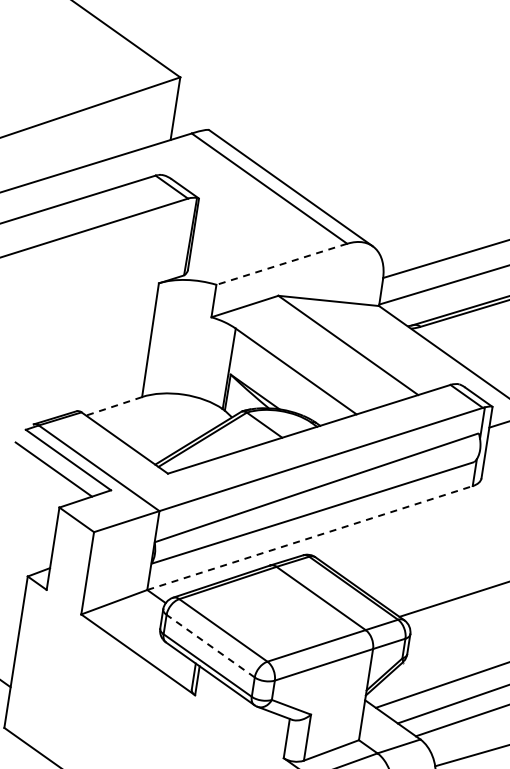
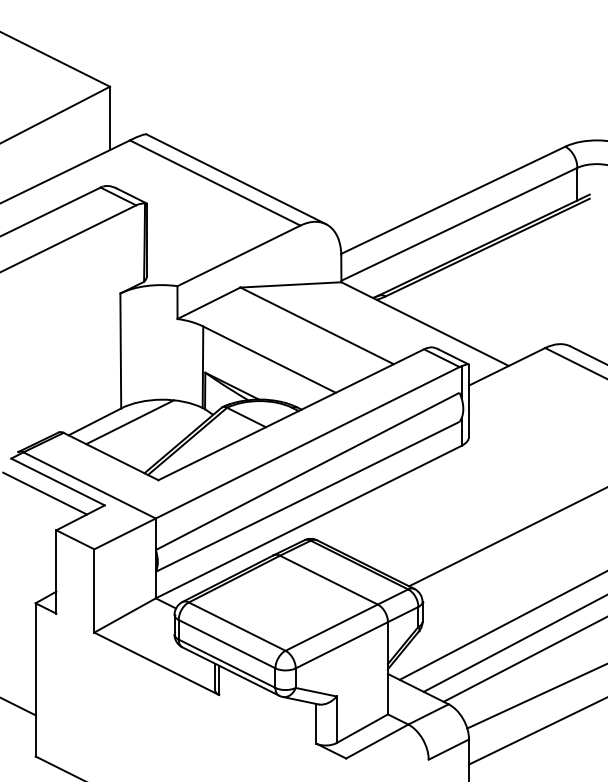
line: (281, 263) -> (238, 255), dashed -> solid
line: (113, 406) -> (94, 422), dashed -> solid
line: (149, 412) -> (130, 422), added
line: (309, 538) -> (308, 522), dashed -> solid
line: (210, 645) -> (226, 643), dashed -> solid

